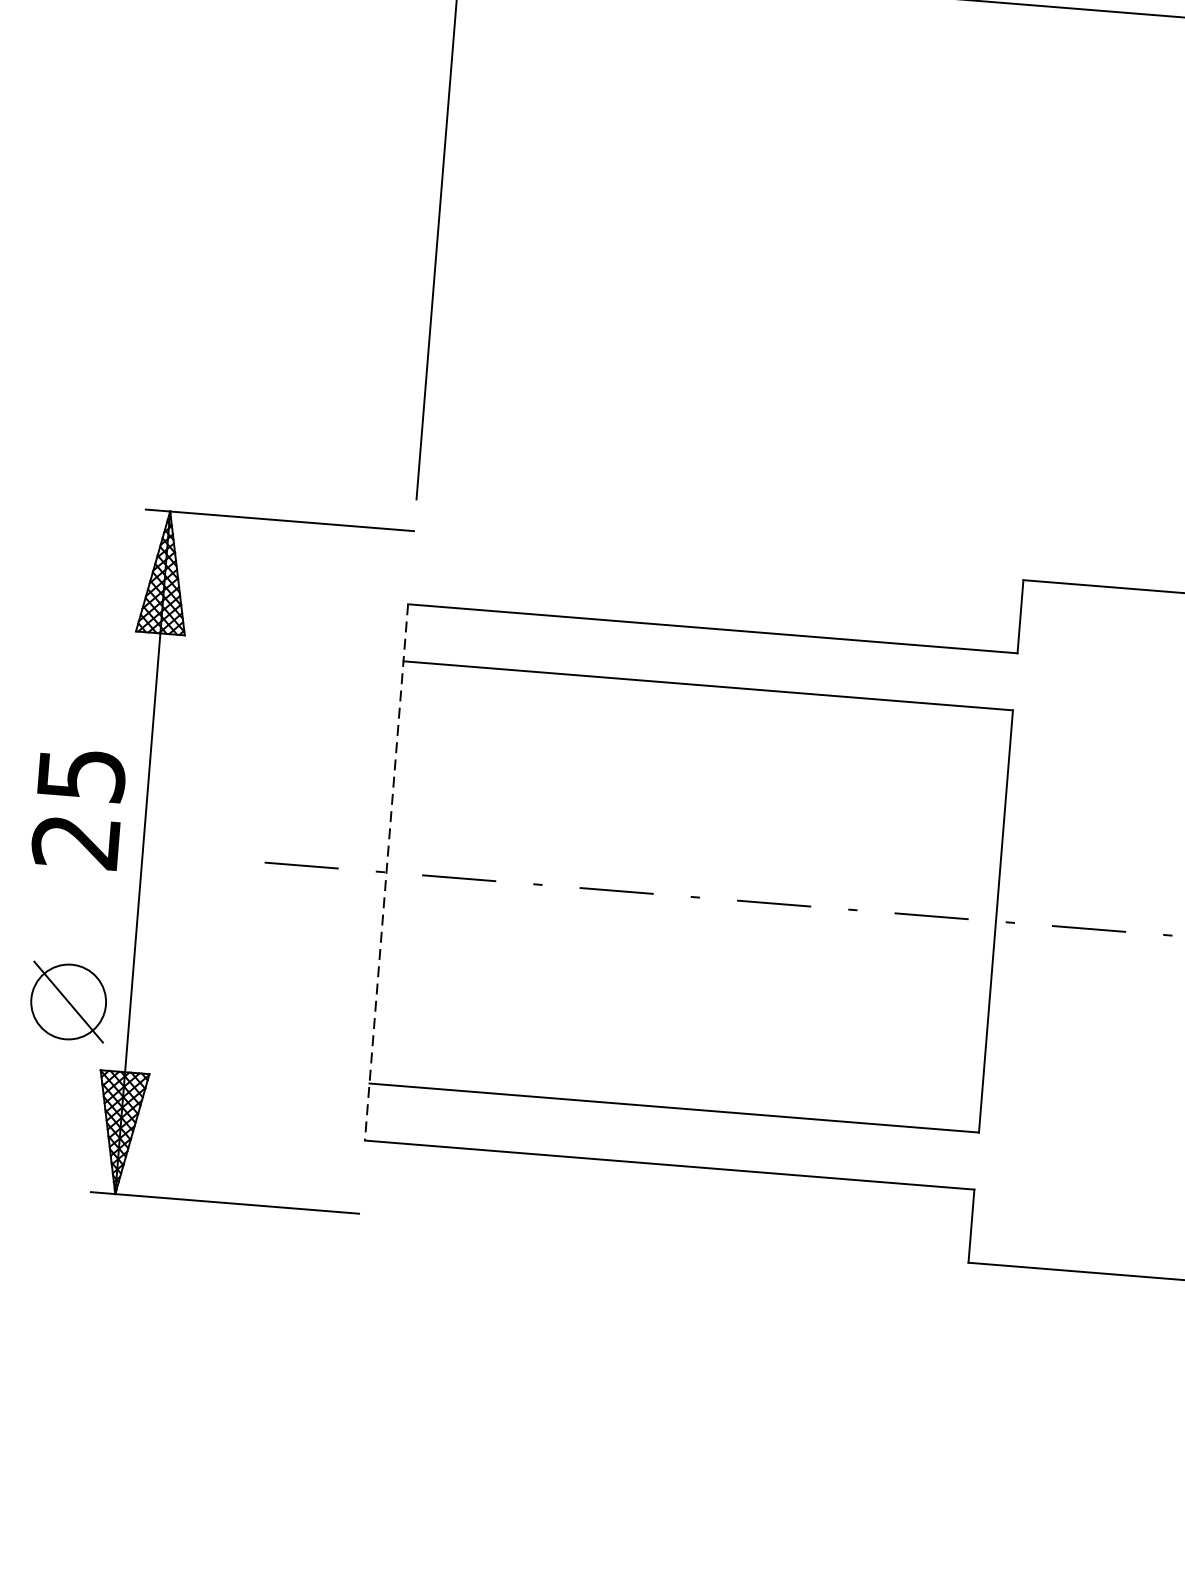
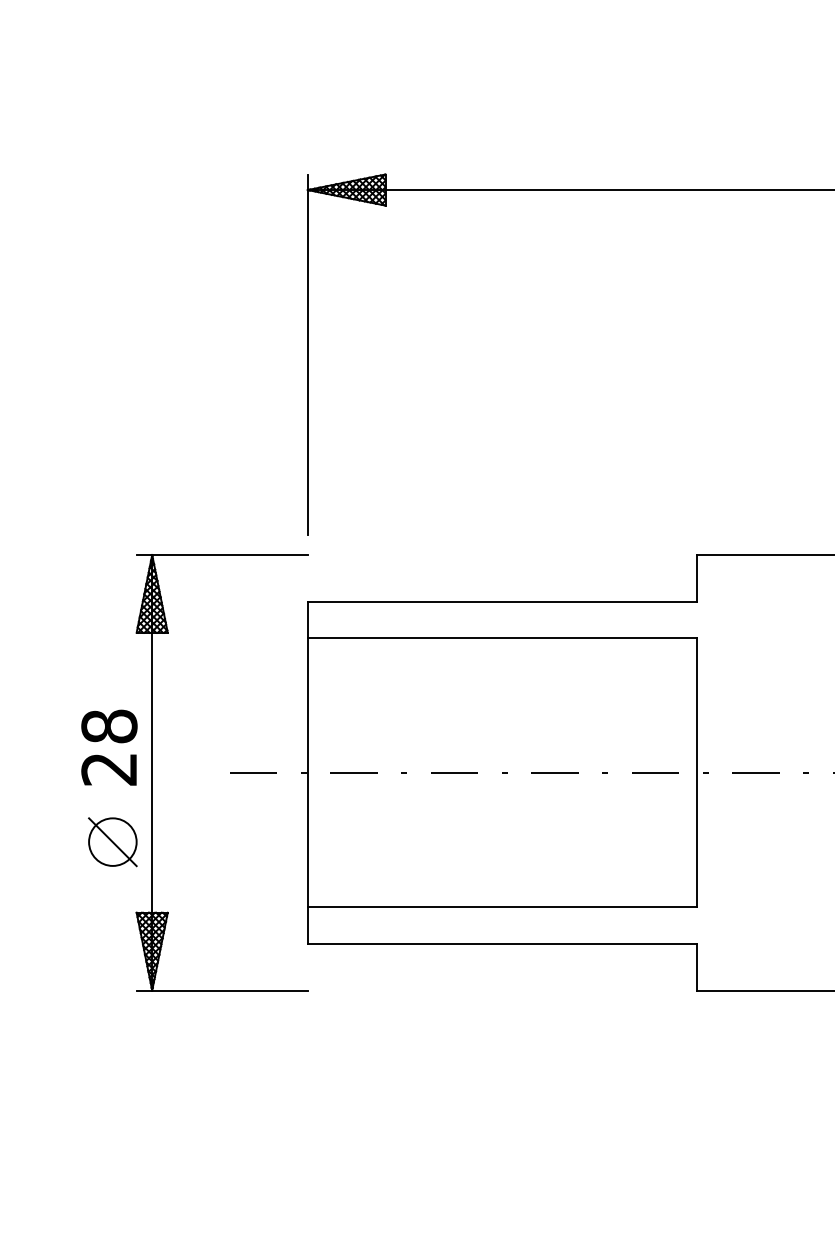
text: (81, 774) -> (109, 726), 25 -> 28
line: (385, 873) -> (307, 773), dashed -> solid
part: (68, 1002) -> (112, 842), moved

